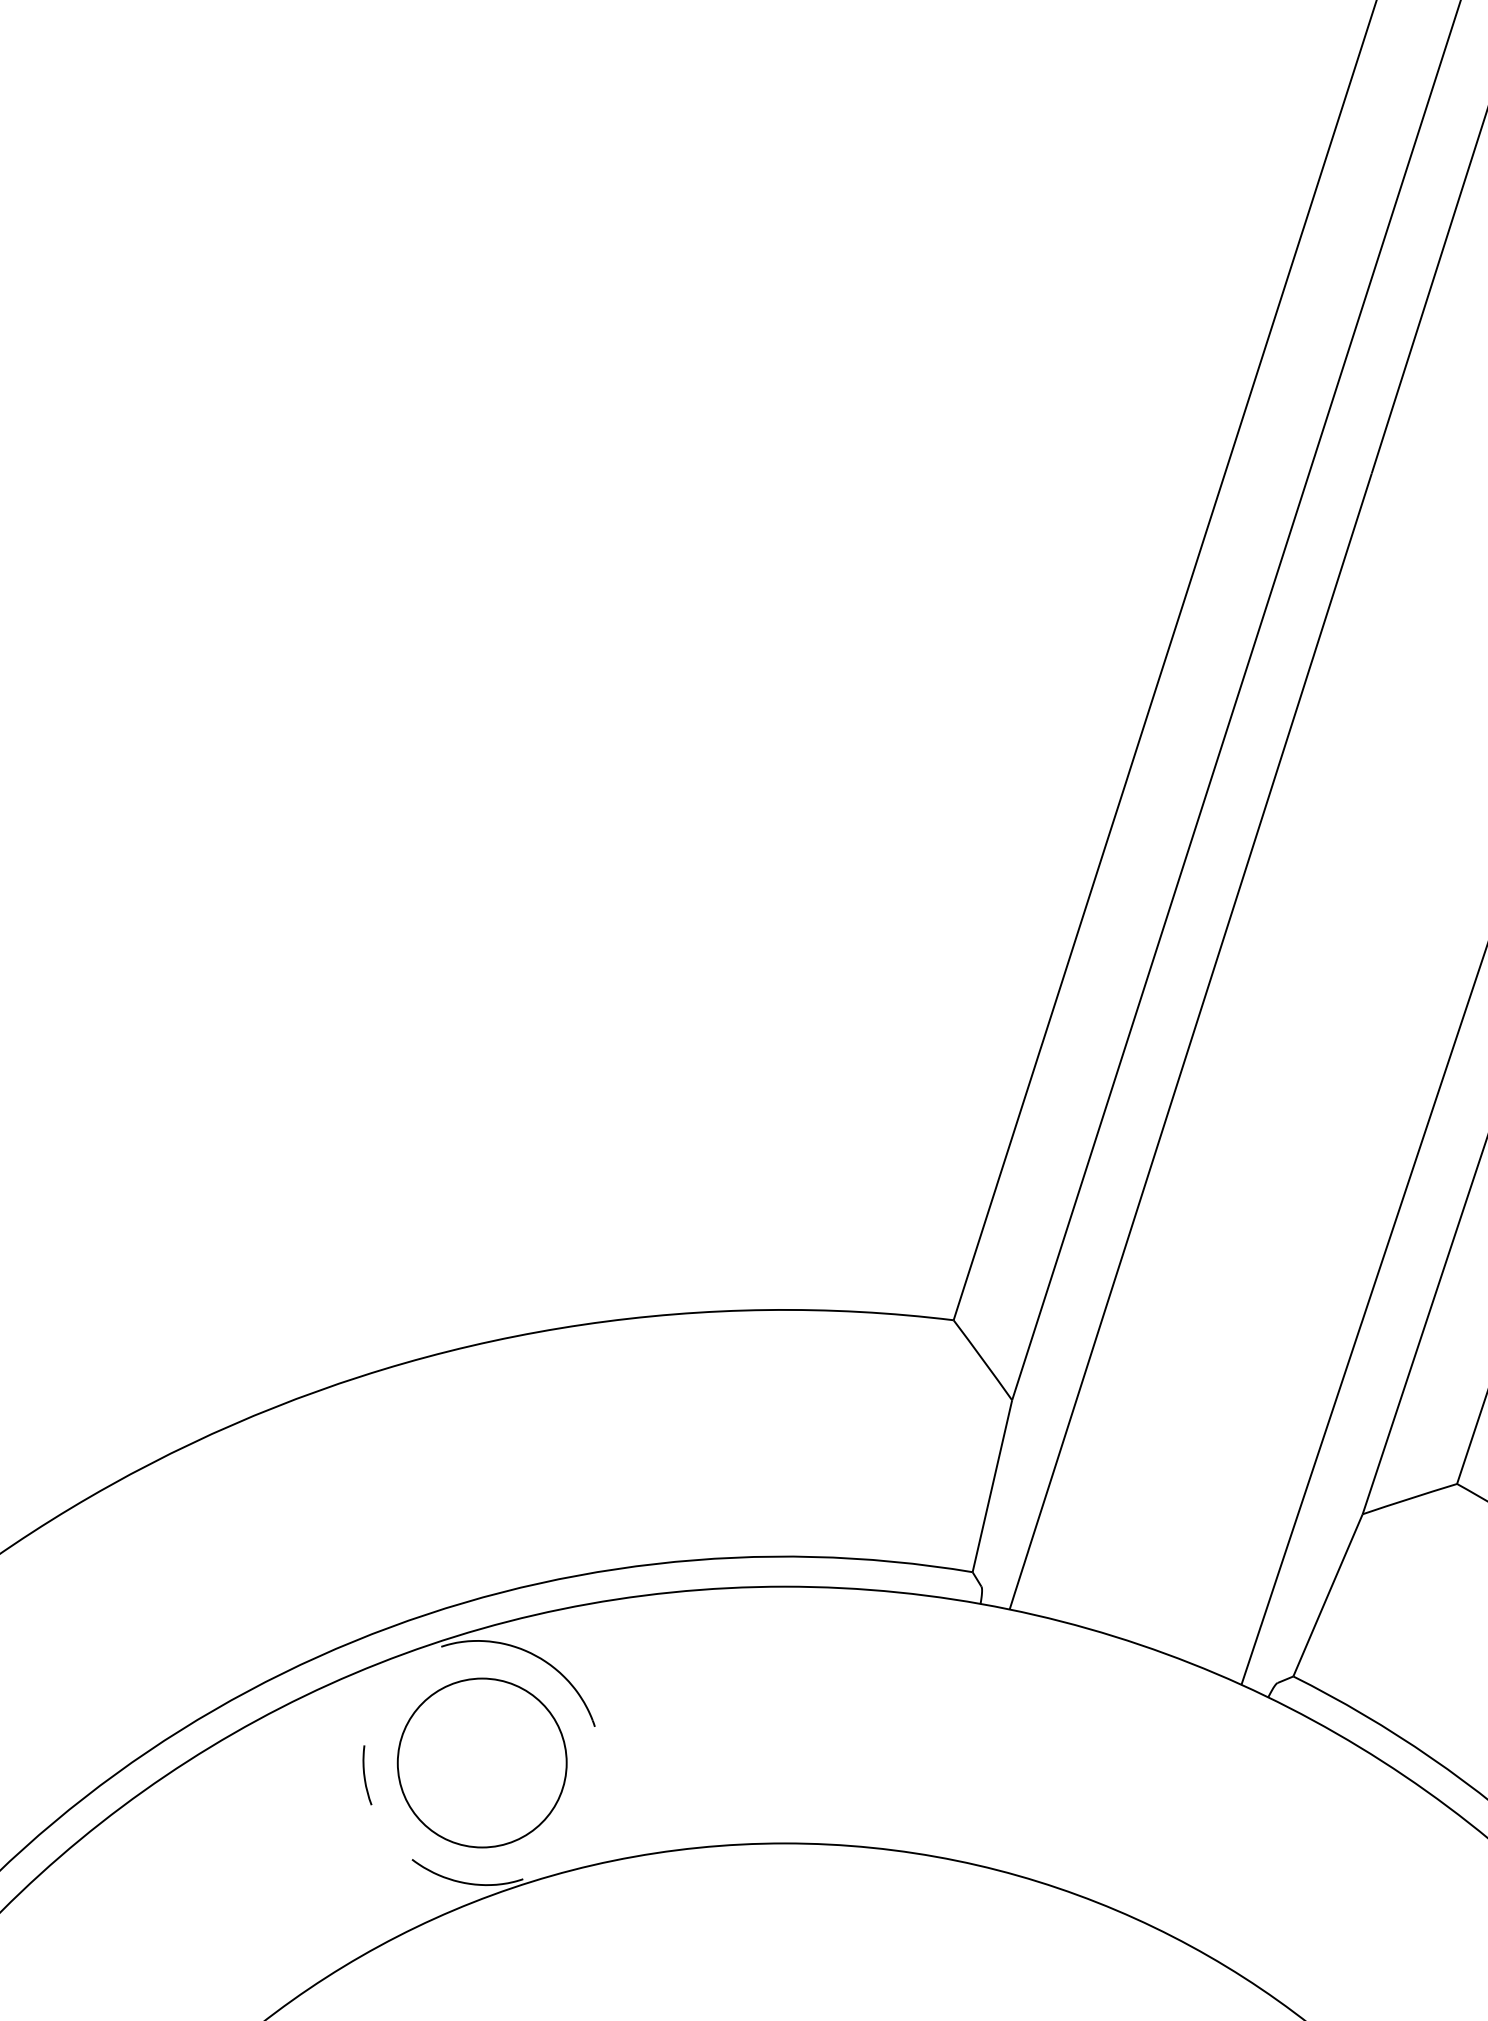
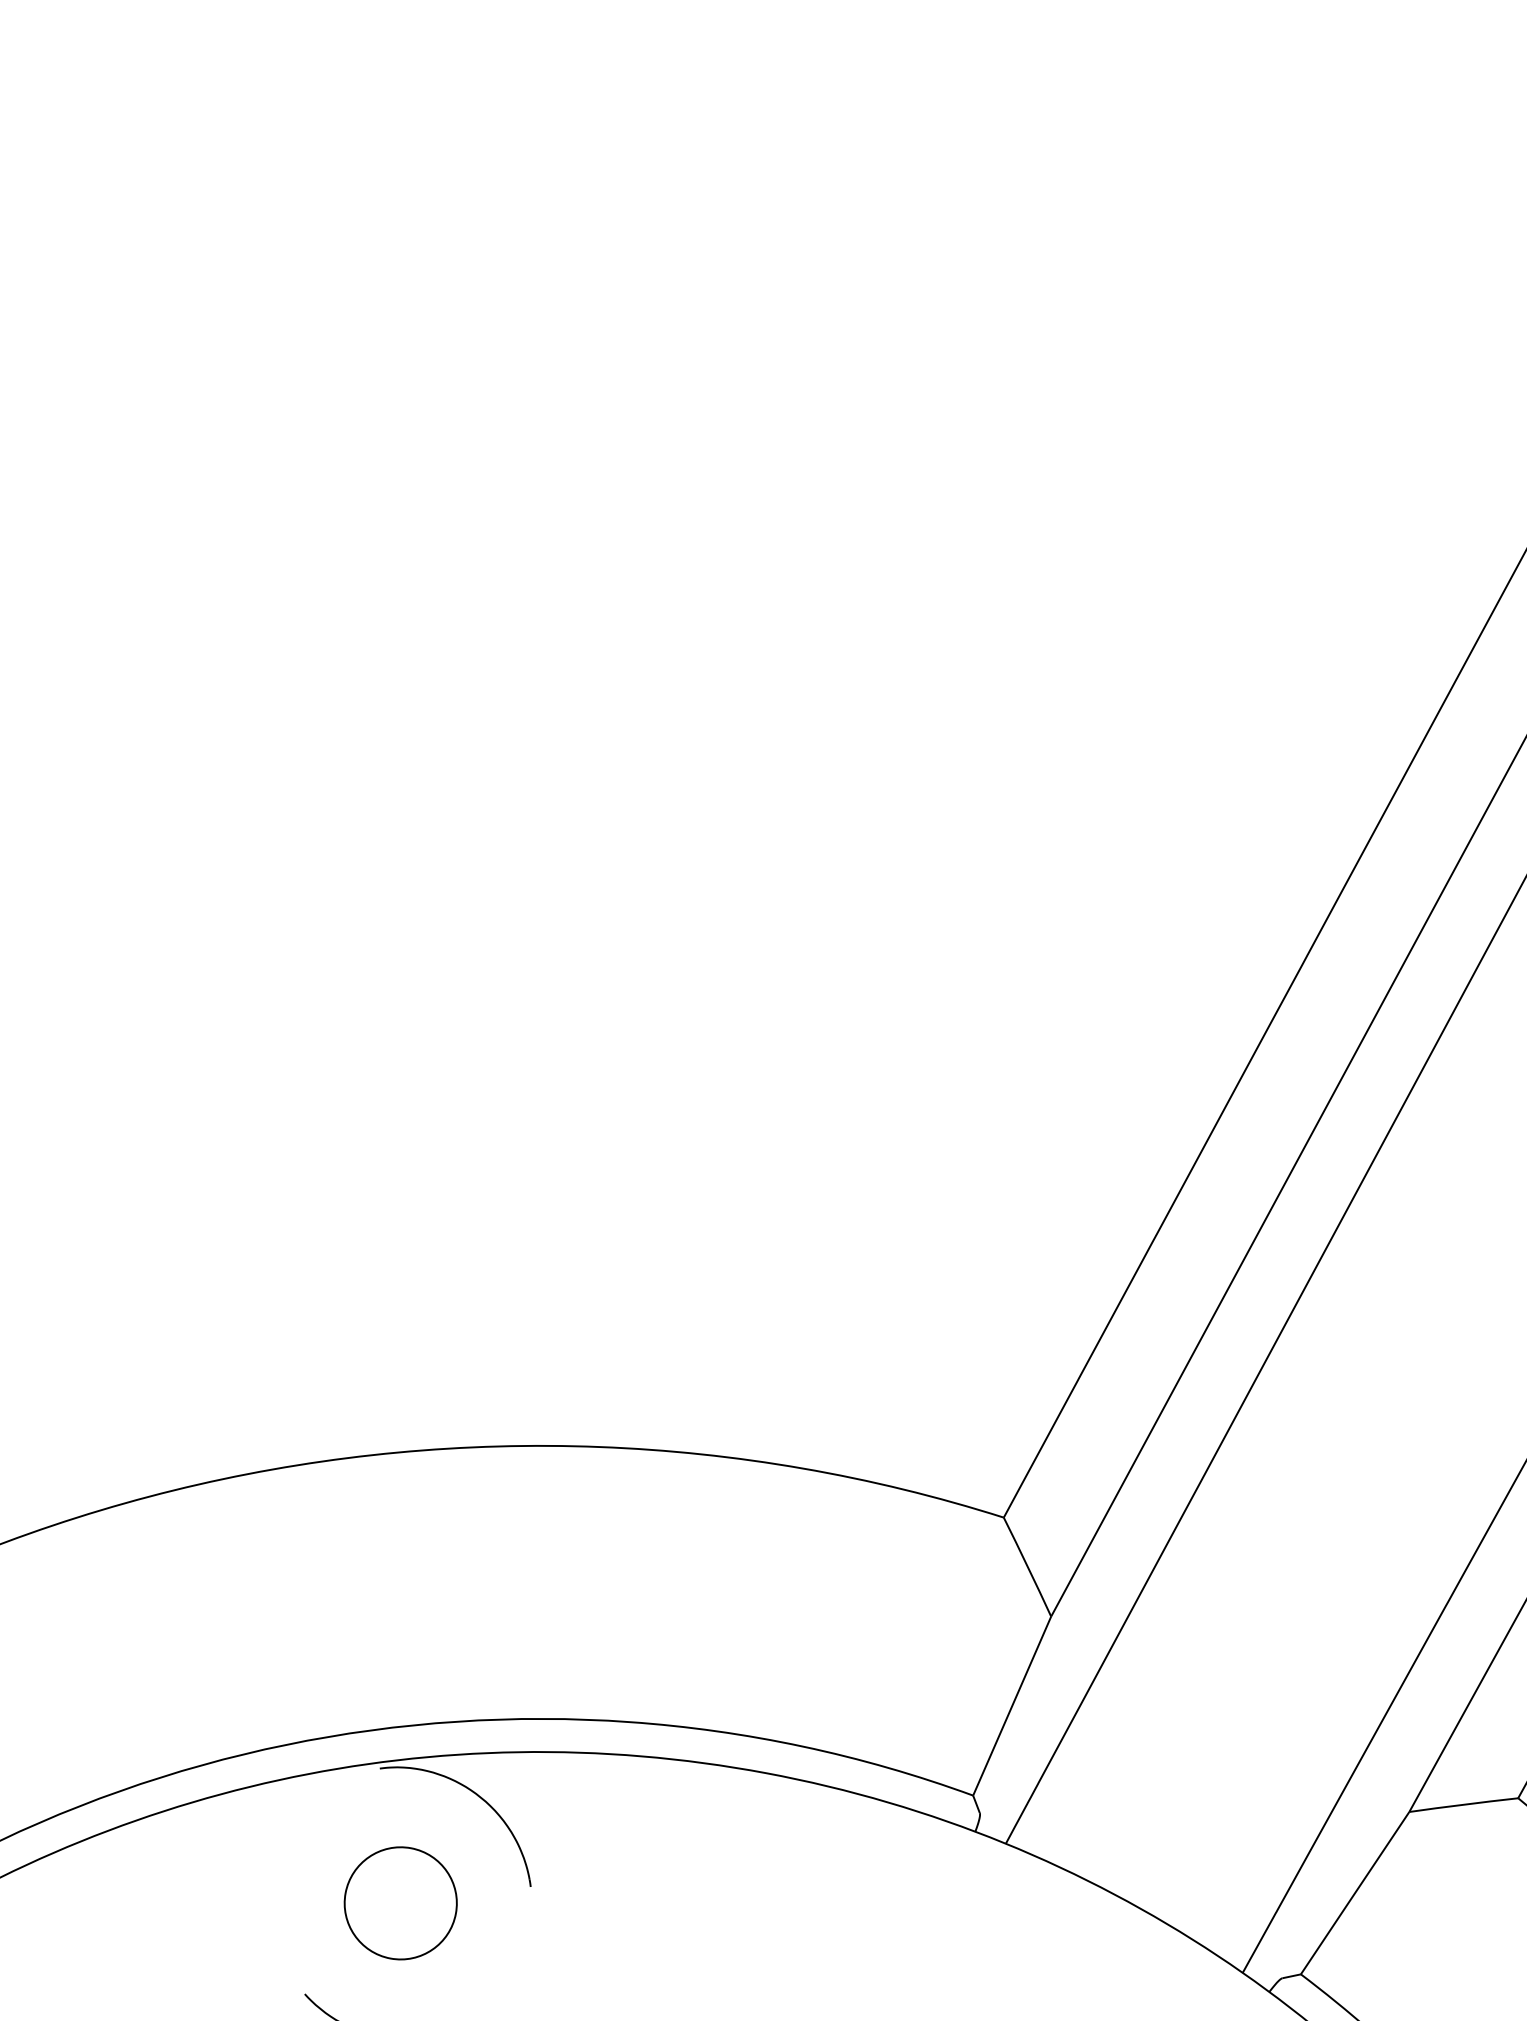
circle: (481, 1762) -> (400, 1902), size x0.6
curve: (365, 1775) -> (271, 1893), removed

